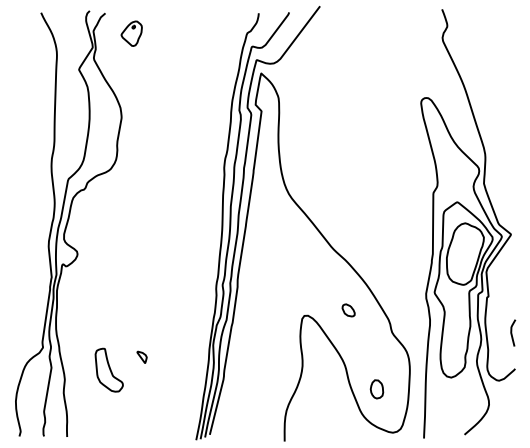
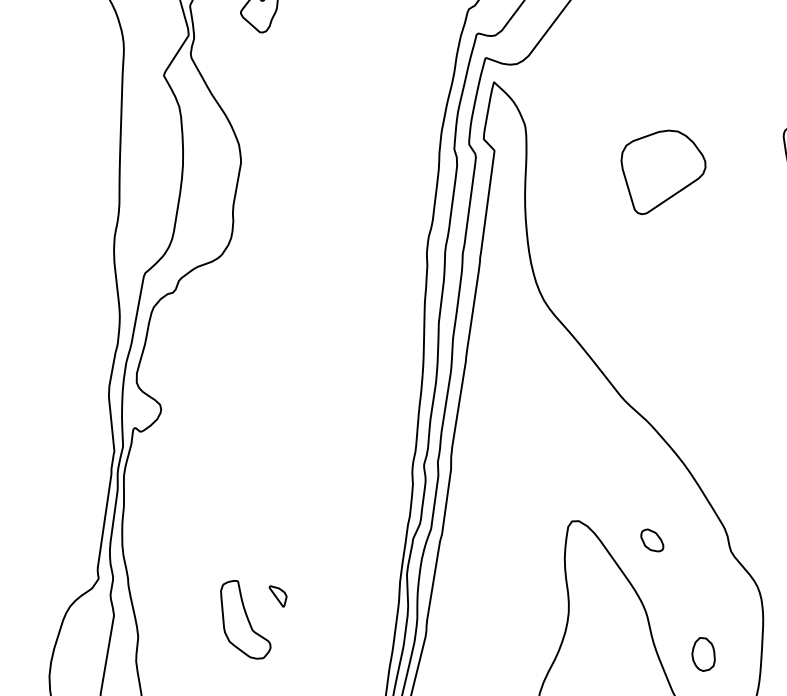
part: (354, 123) -> (662, 172), added
part: (348, 310) -> (652, 540), moved
part: (108, 369) -> (244, 618), moved

